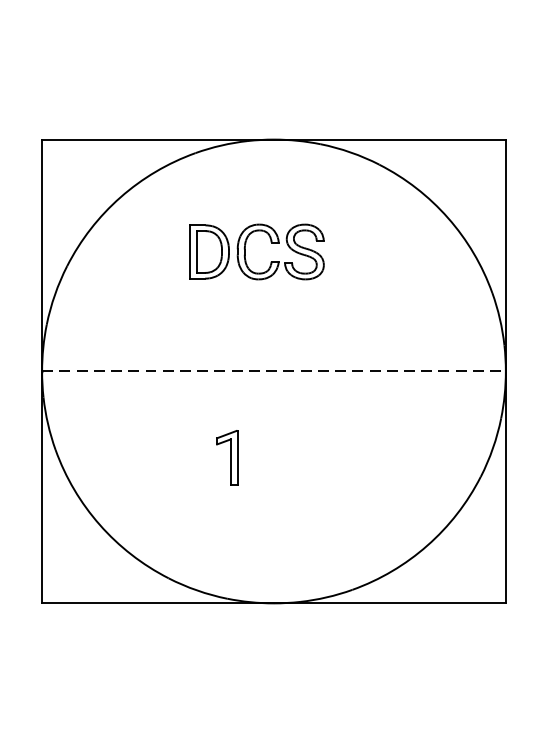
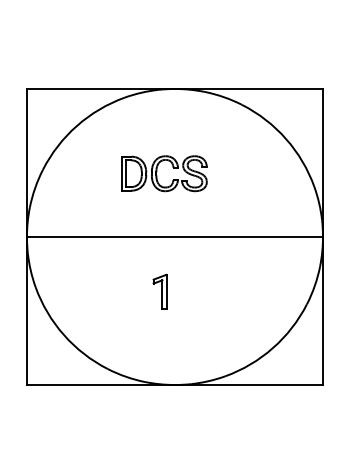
part: (246, 248) -> (157, 171), moved
line: (274, 370) -> (175, 236), dashed -> solid
part: (226, 456) -> (159, 291), moved

